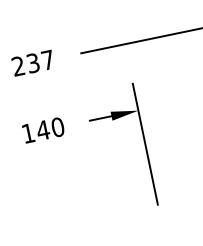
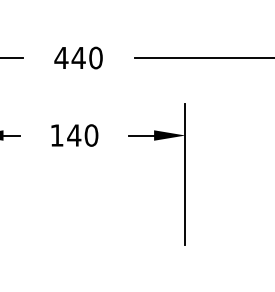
text: (32, 62) -> (78, 57), 237 -> 440

